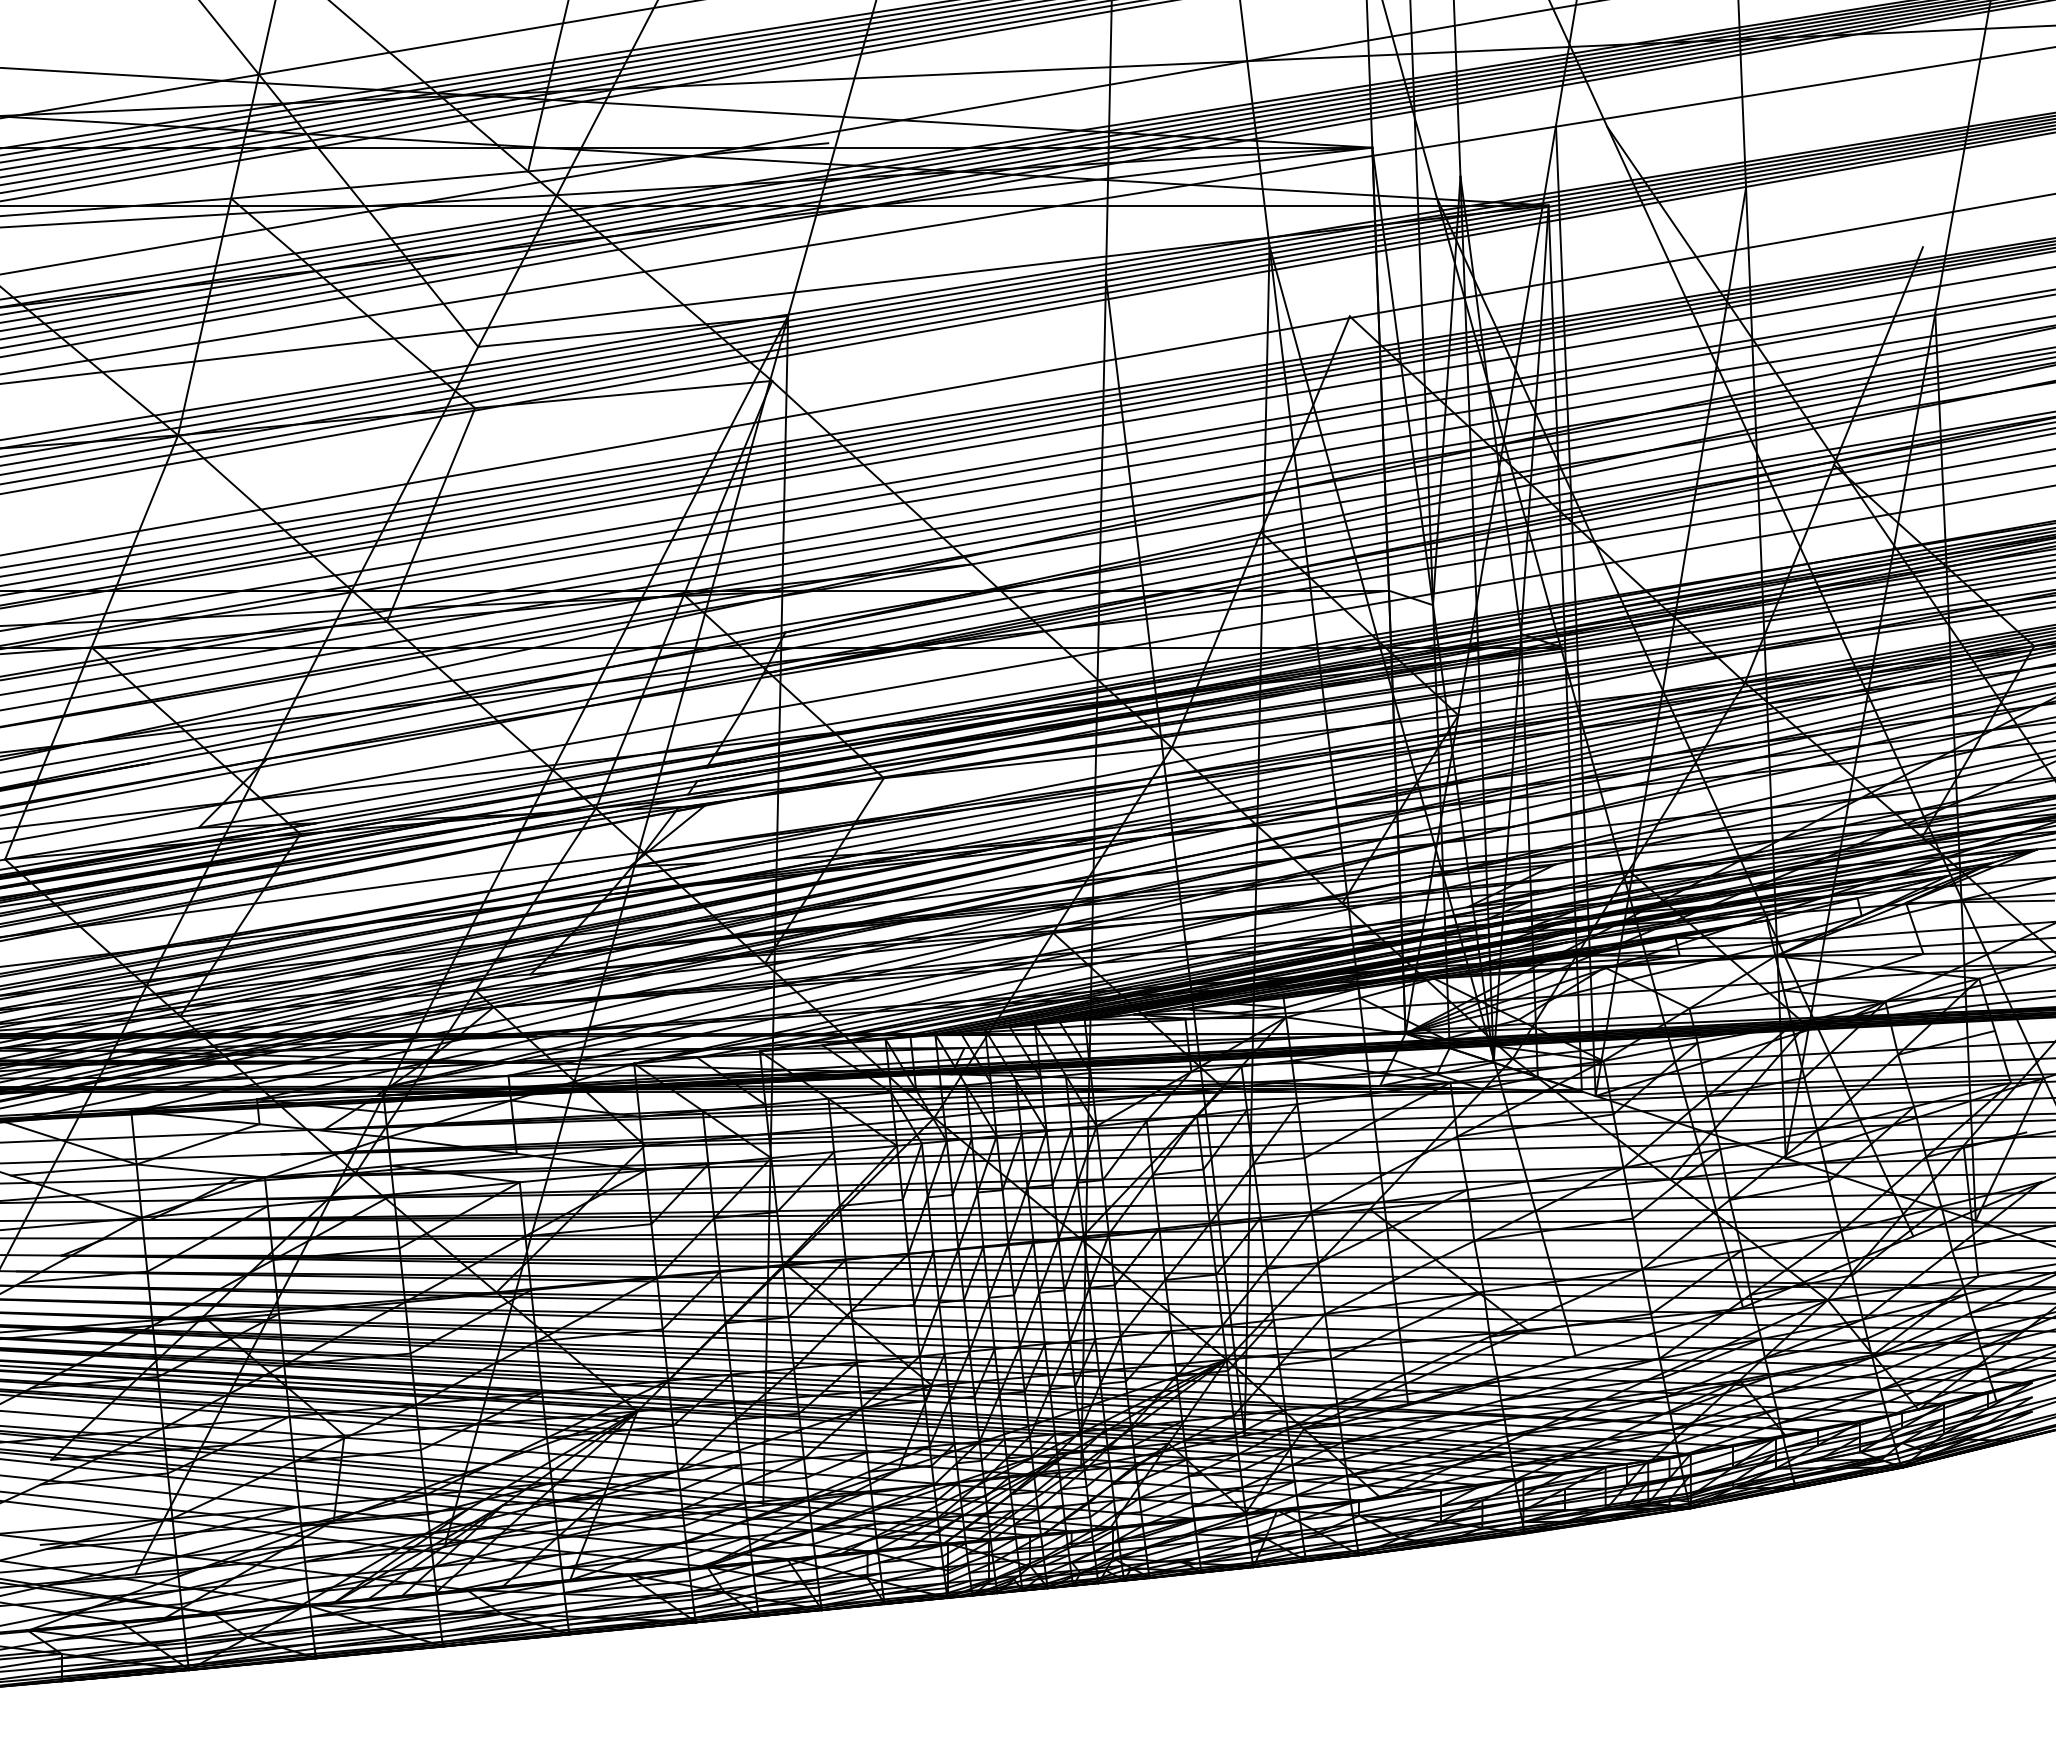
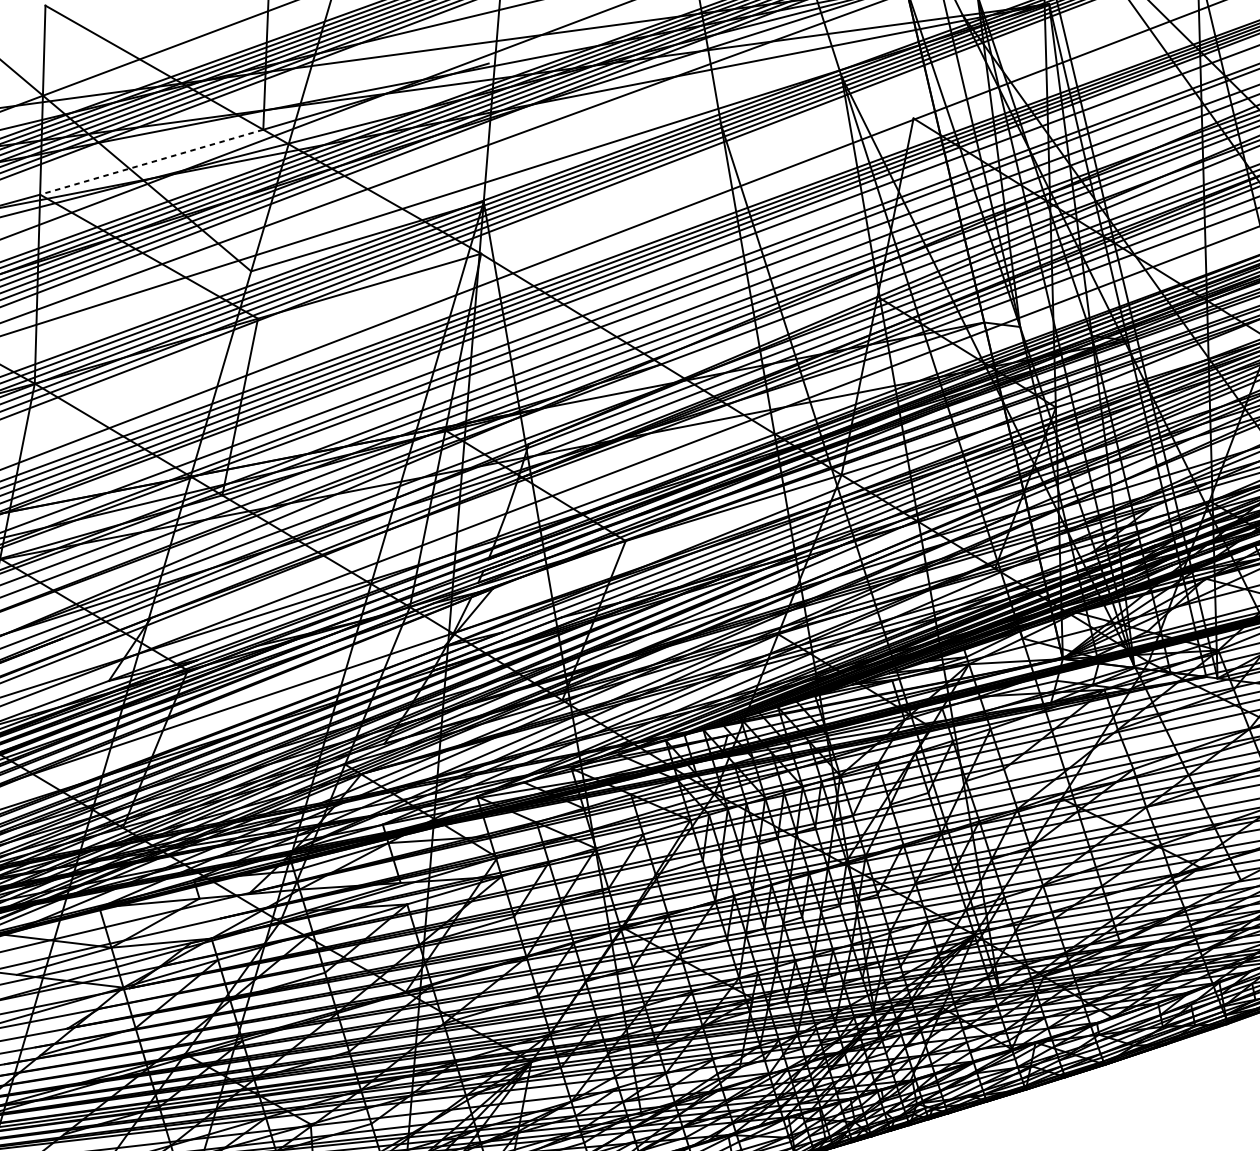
line: (379, 185) -> (151, 162), solid -> dashed

